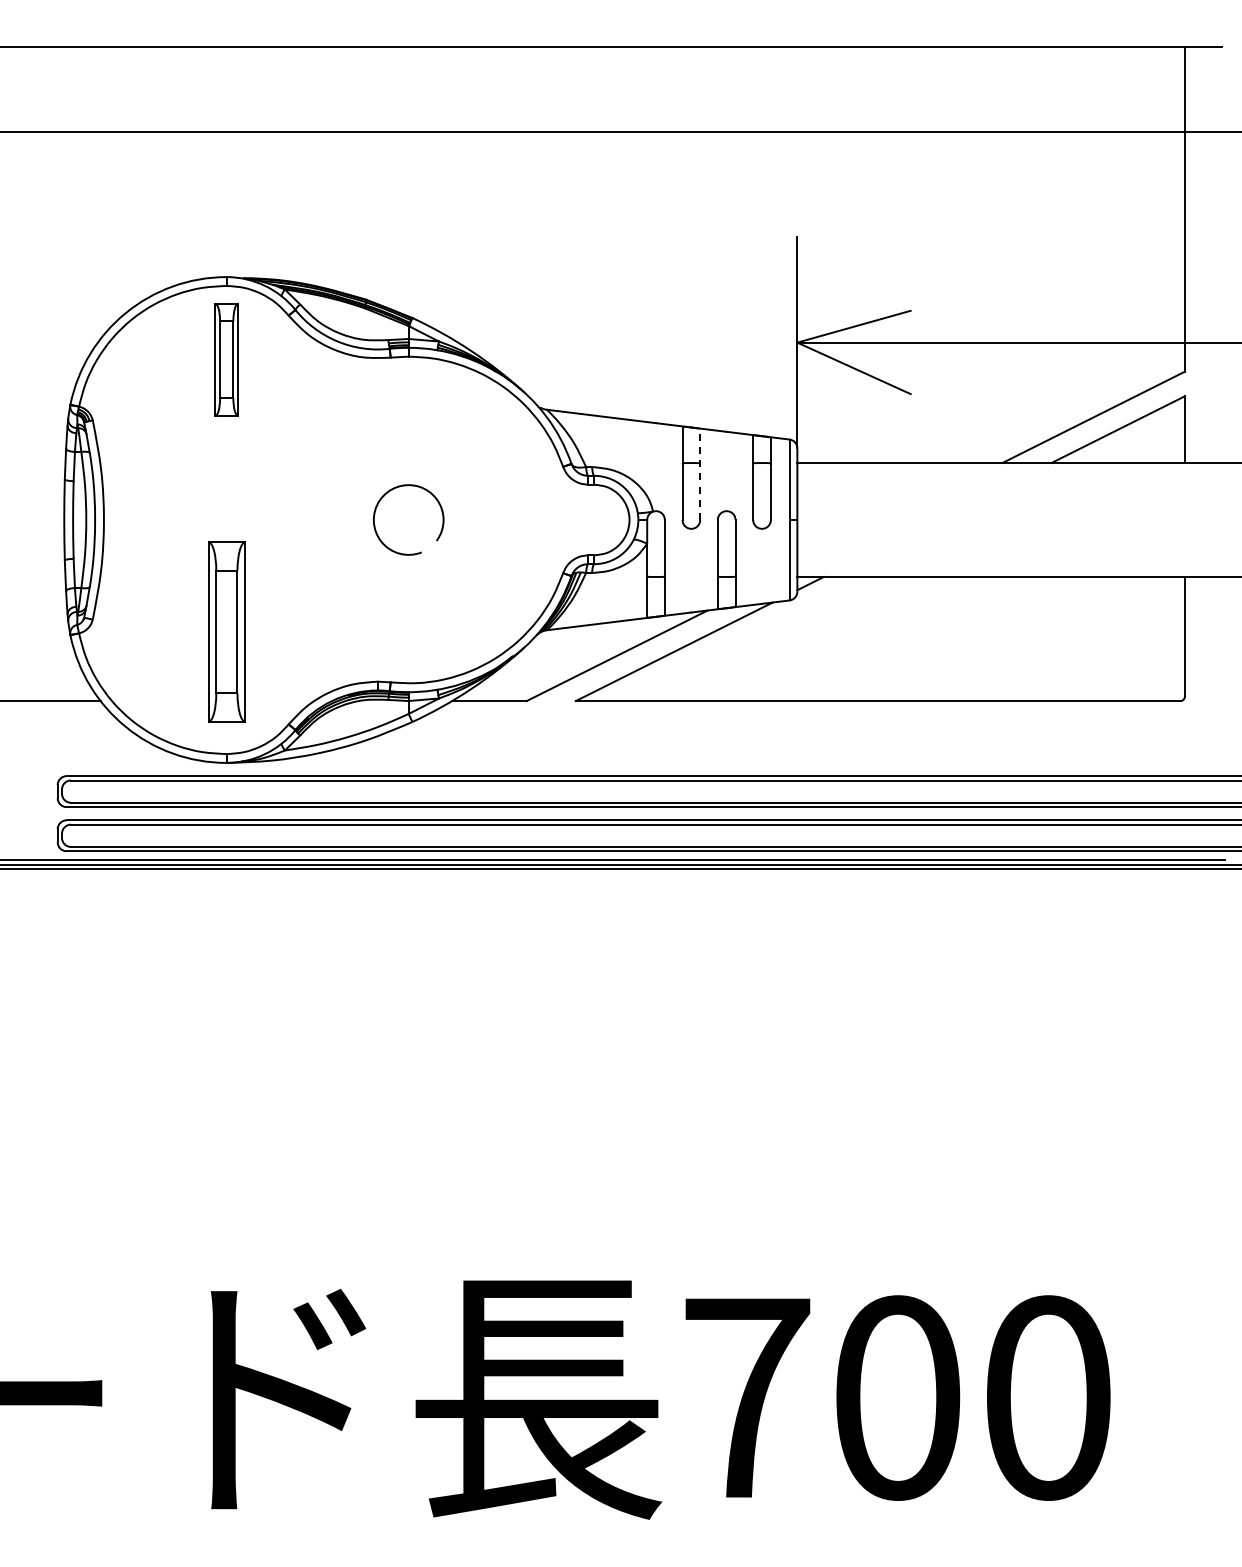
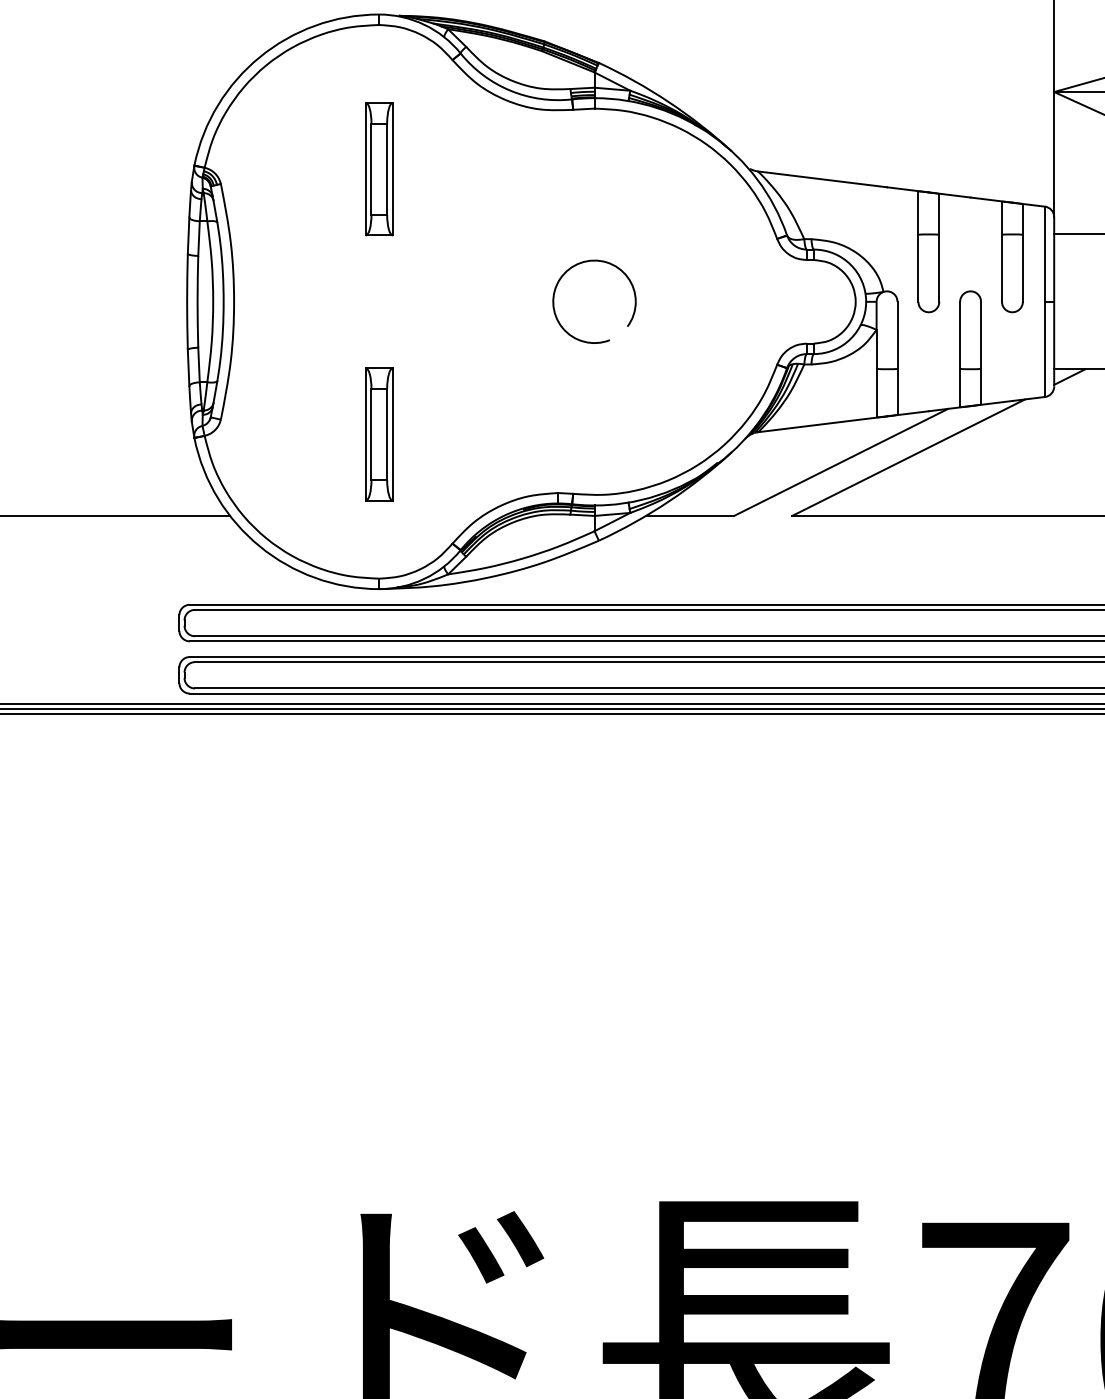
part: (226, 359) -> (379, 168), moved
line: (700, 474) -> (939, 248), dashed -> solid
part: (226, 632) -> (379, 434), size x0.62

